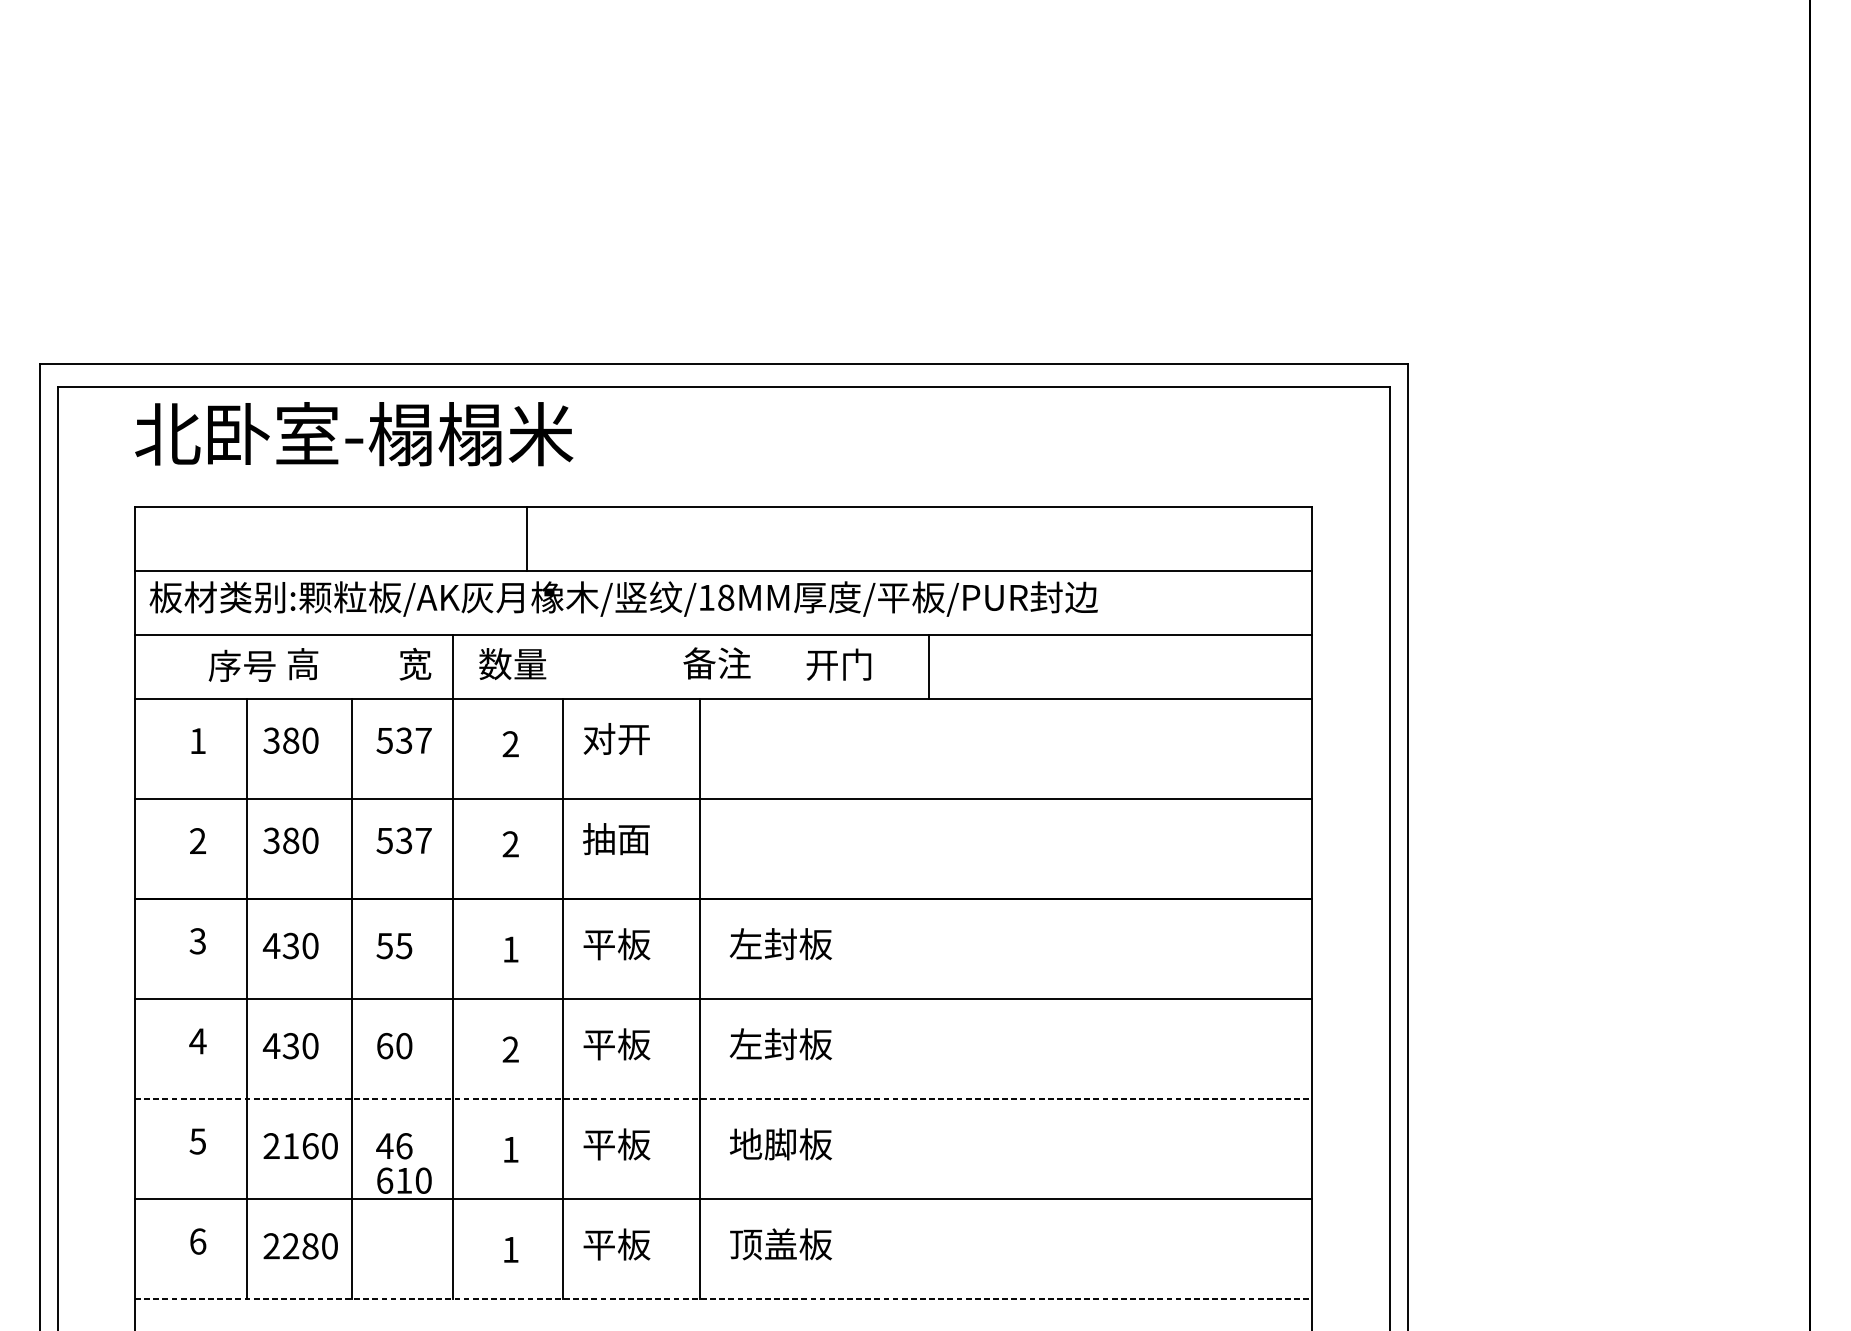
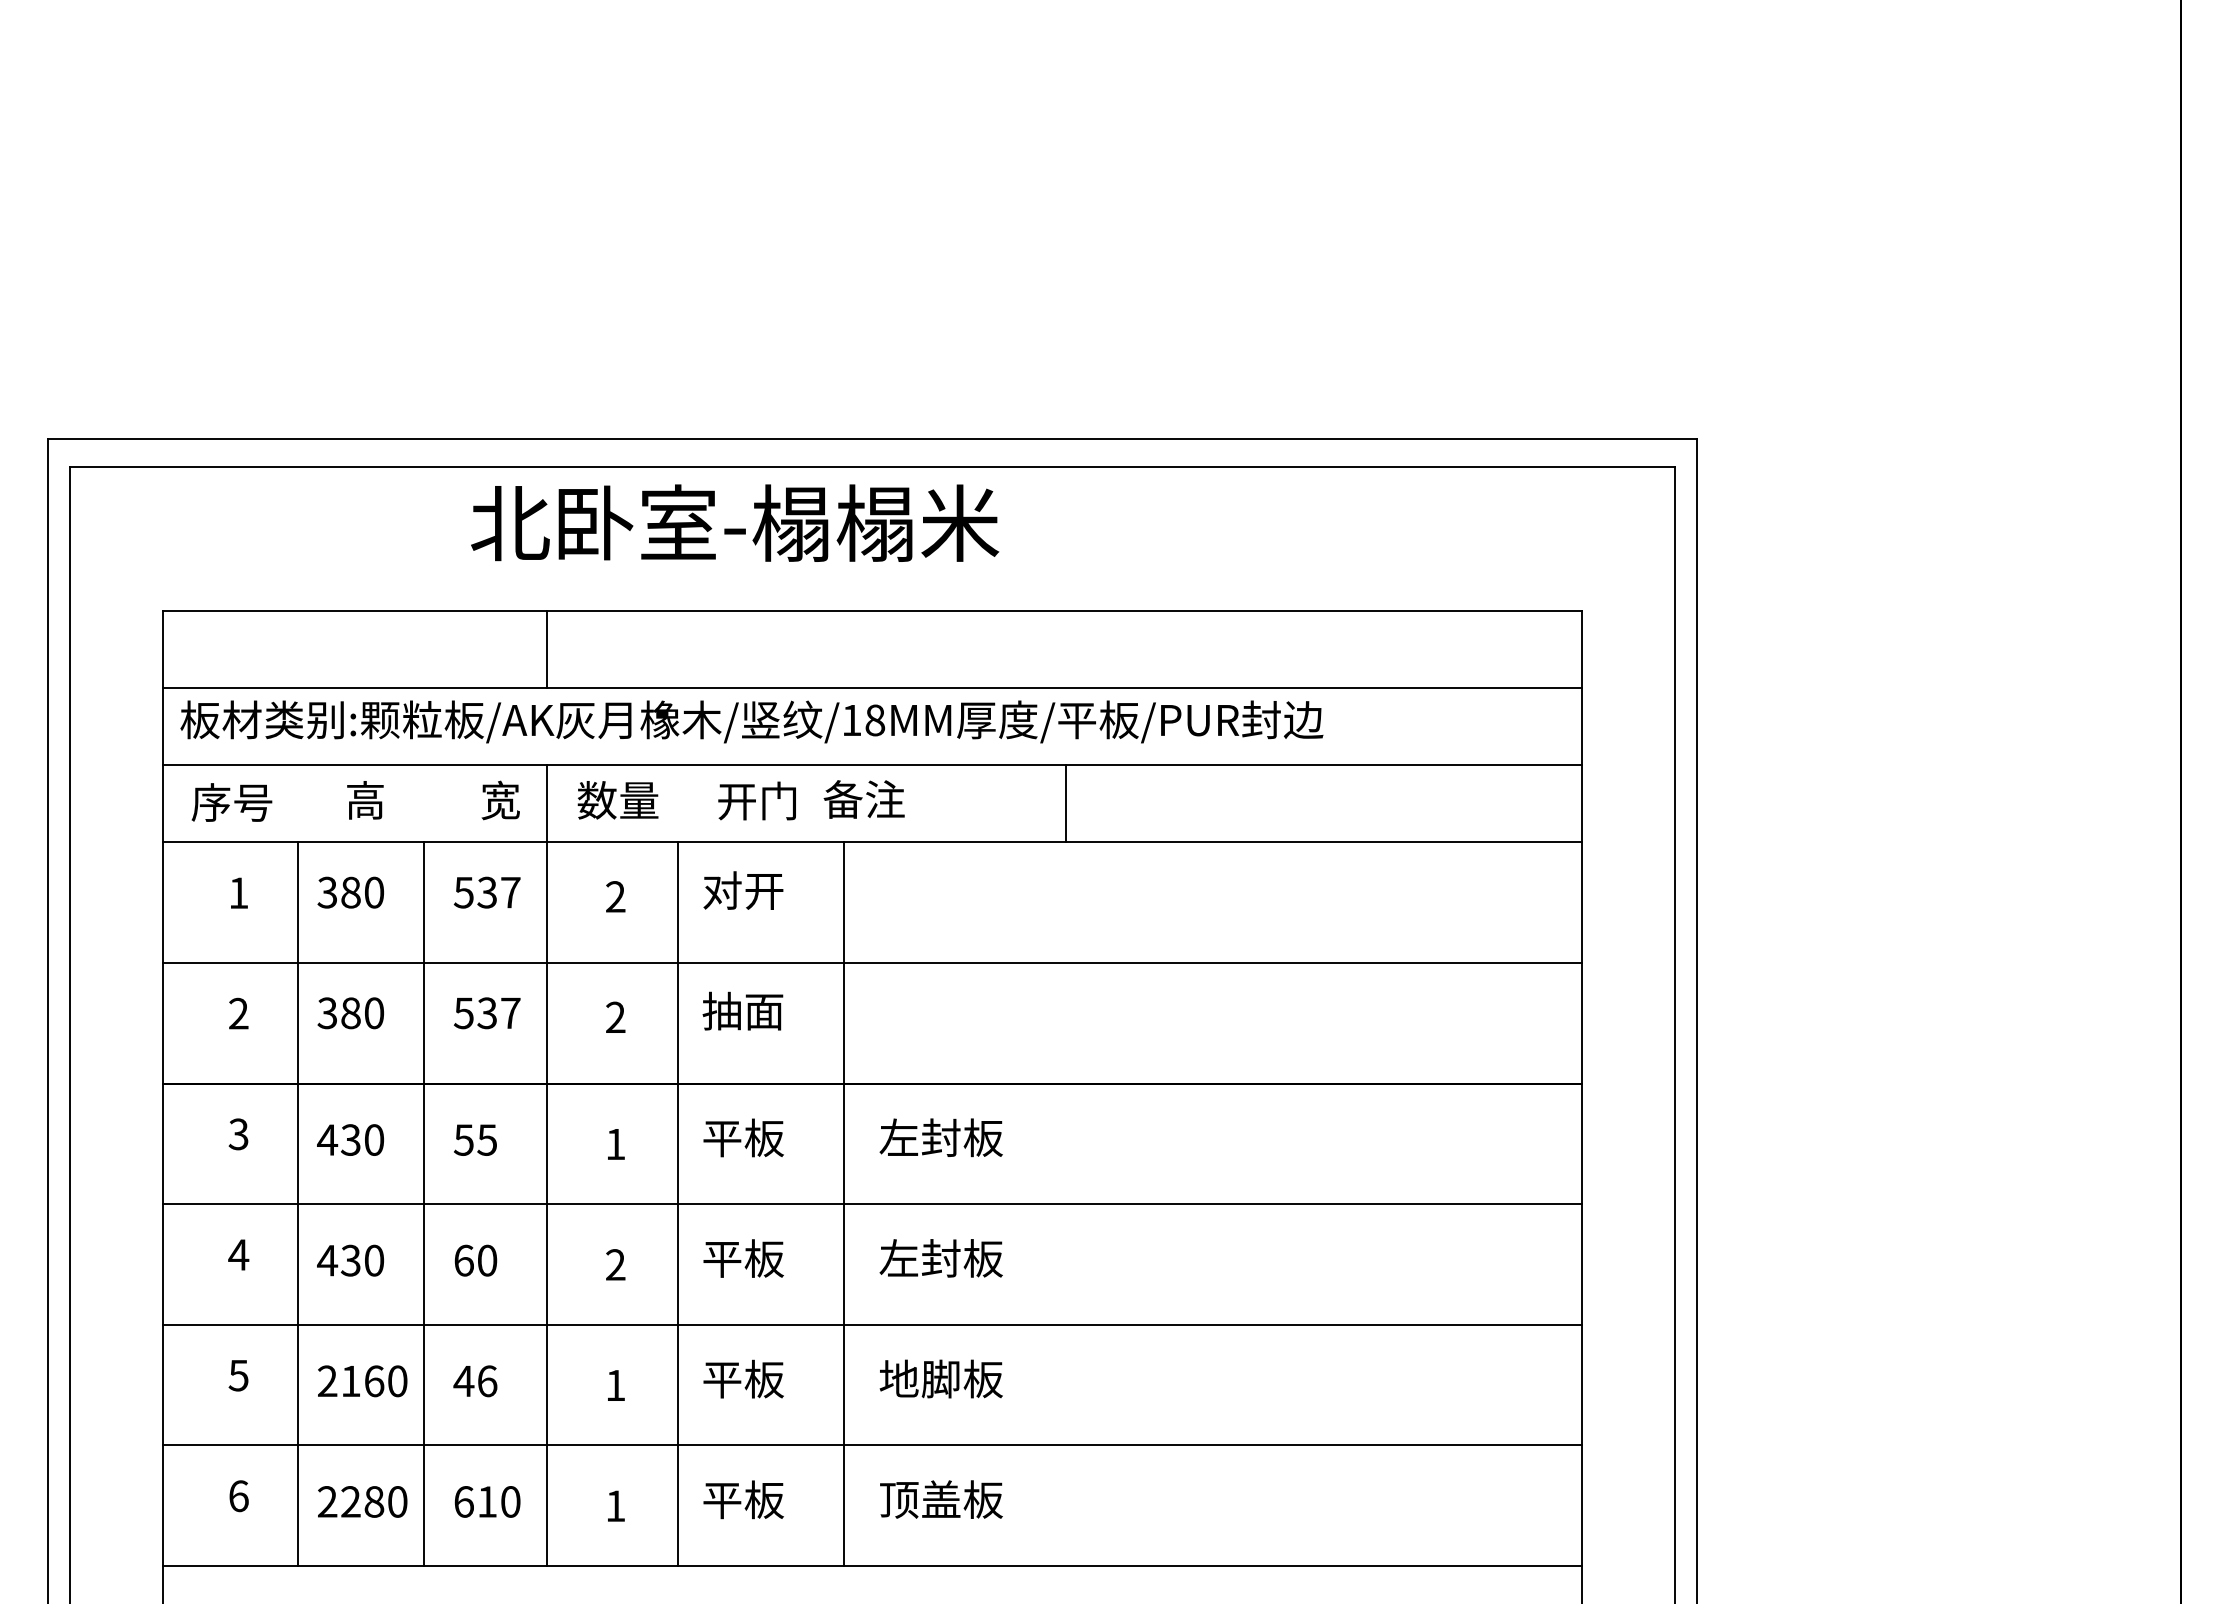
text: (354, 433) -> (735, 522), moved
line: (527, 538) -> (546, 649), moved
text: (838, 664) -> (756, 800), moved
text: (241, 665) -> (231, 802), moved
line: (928, 666) -> (1065, 803), moved
line: (723, 1099) -> (872, 1324), dashed -> solid
text: (404, 1180) -> (487, 1501), moved
line: (723, 1299) -> (872, 1565), dashed -> solid

